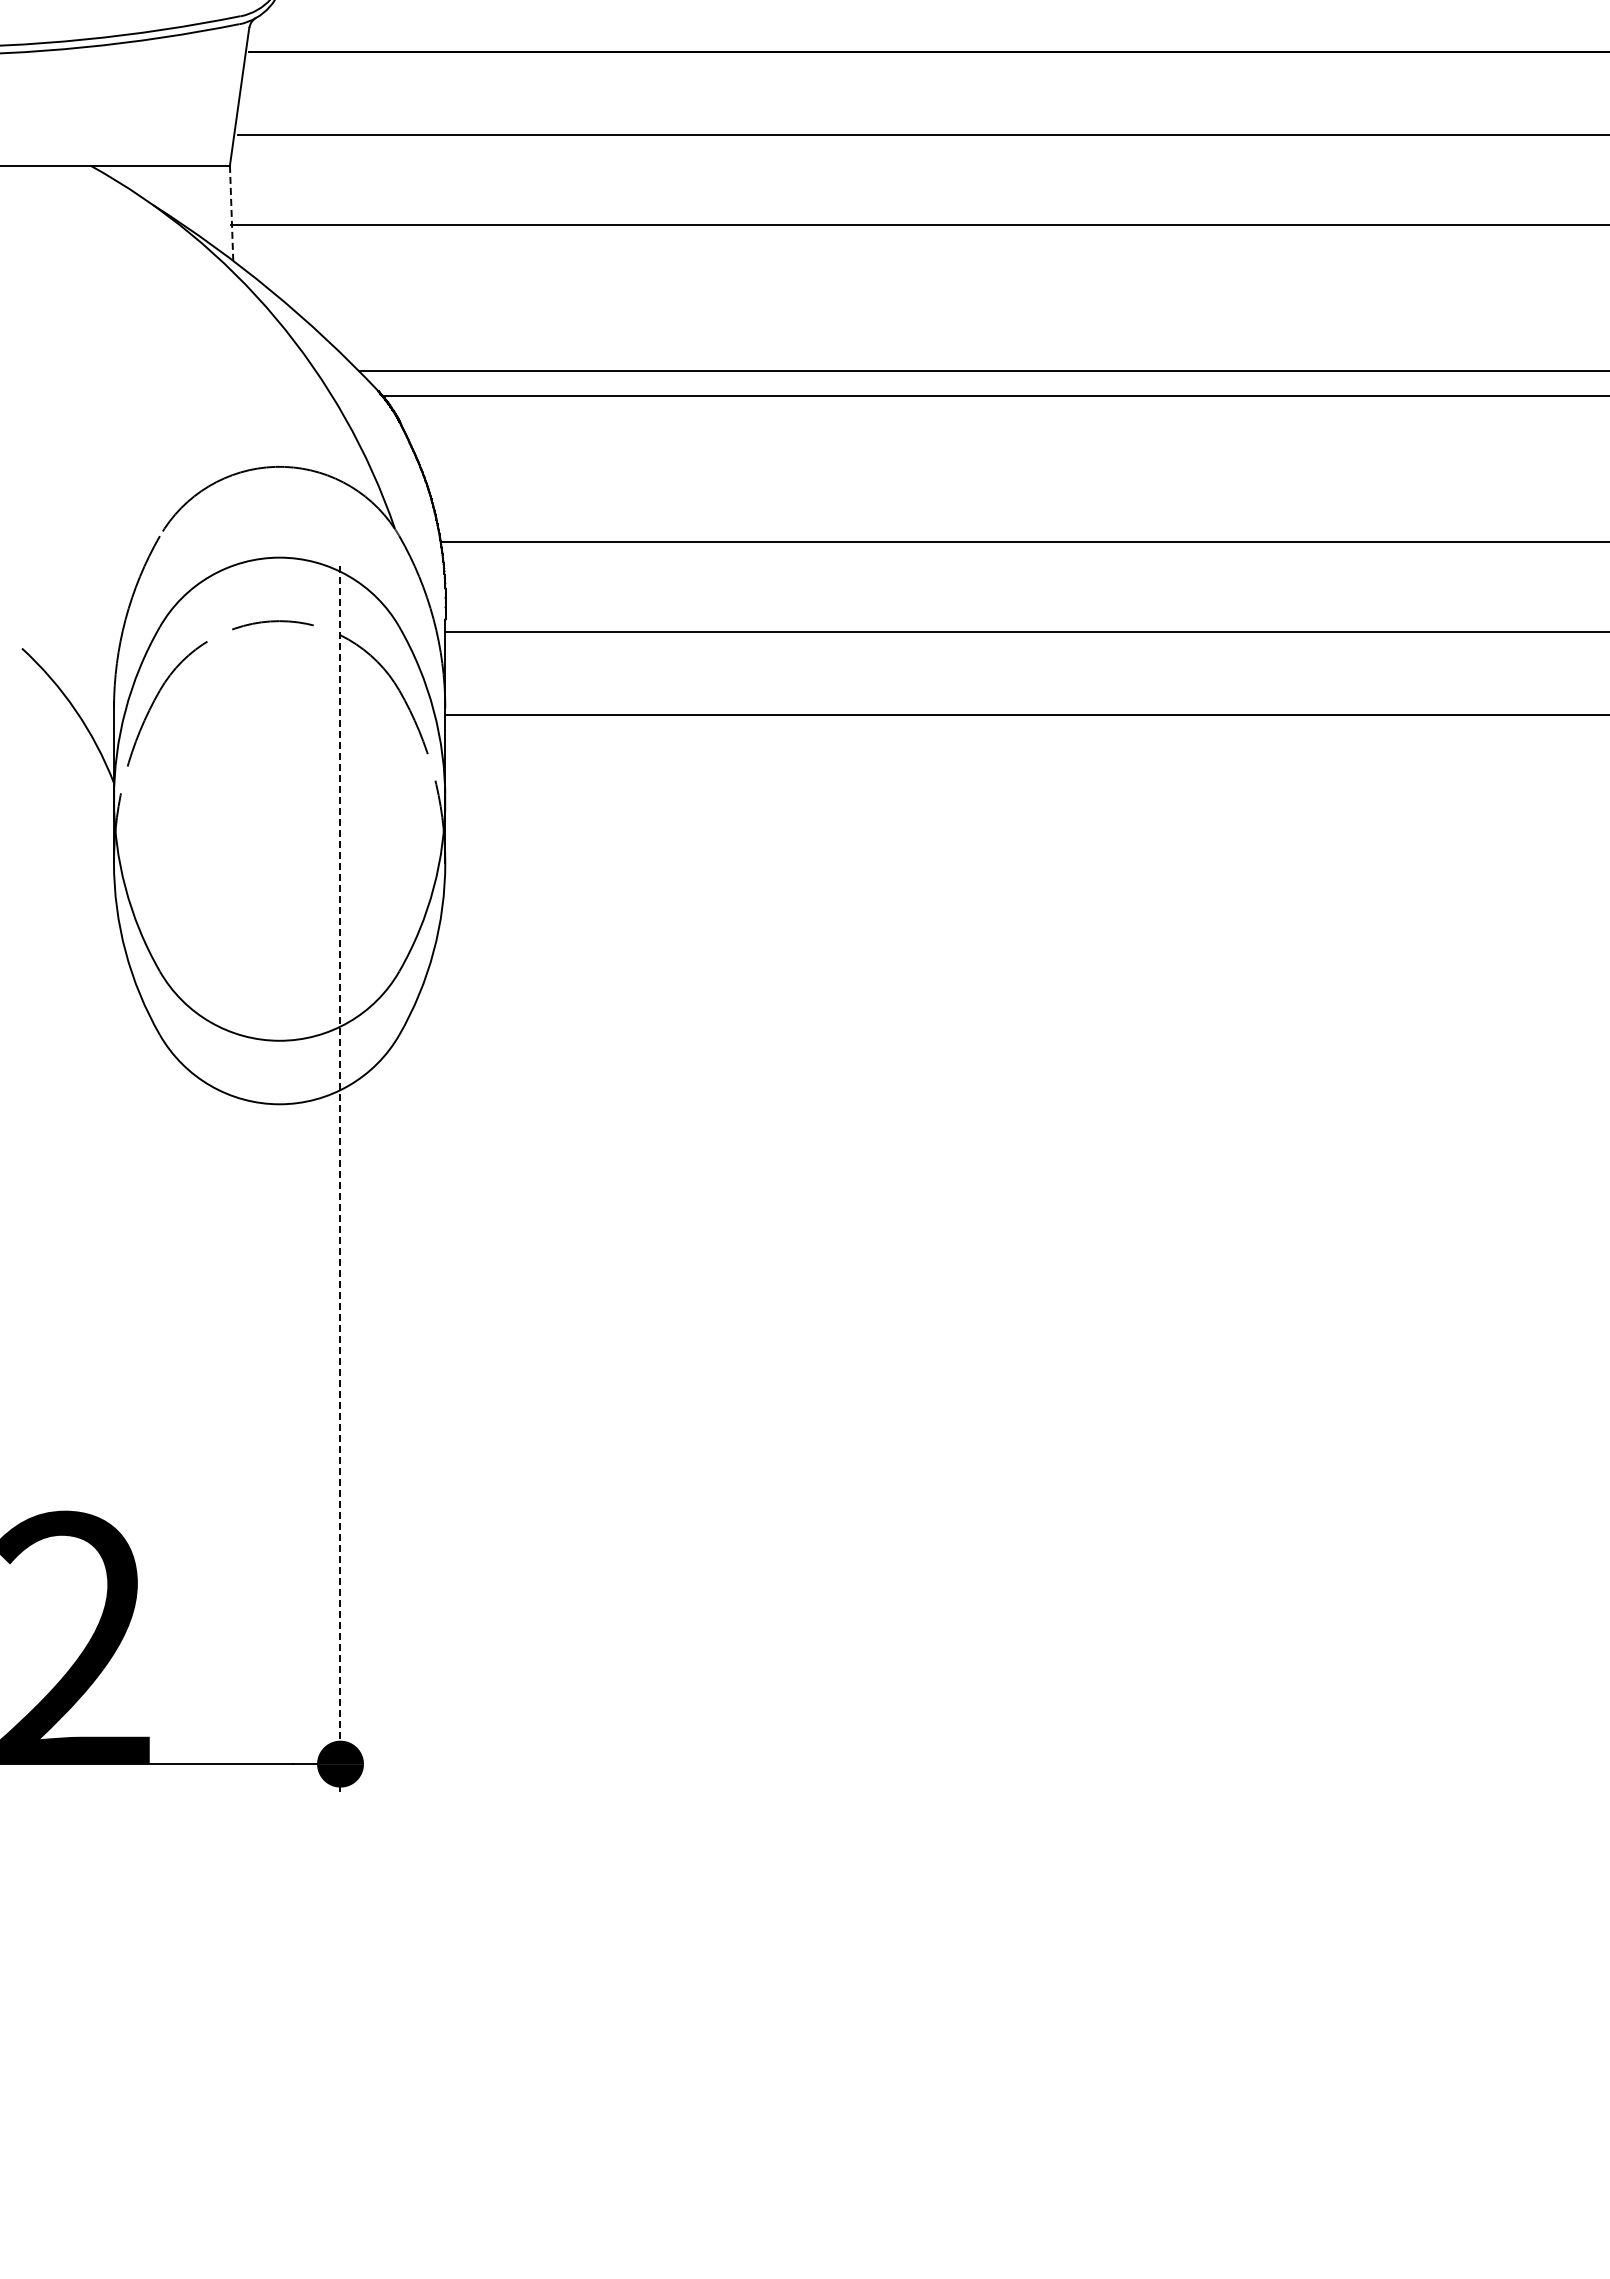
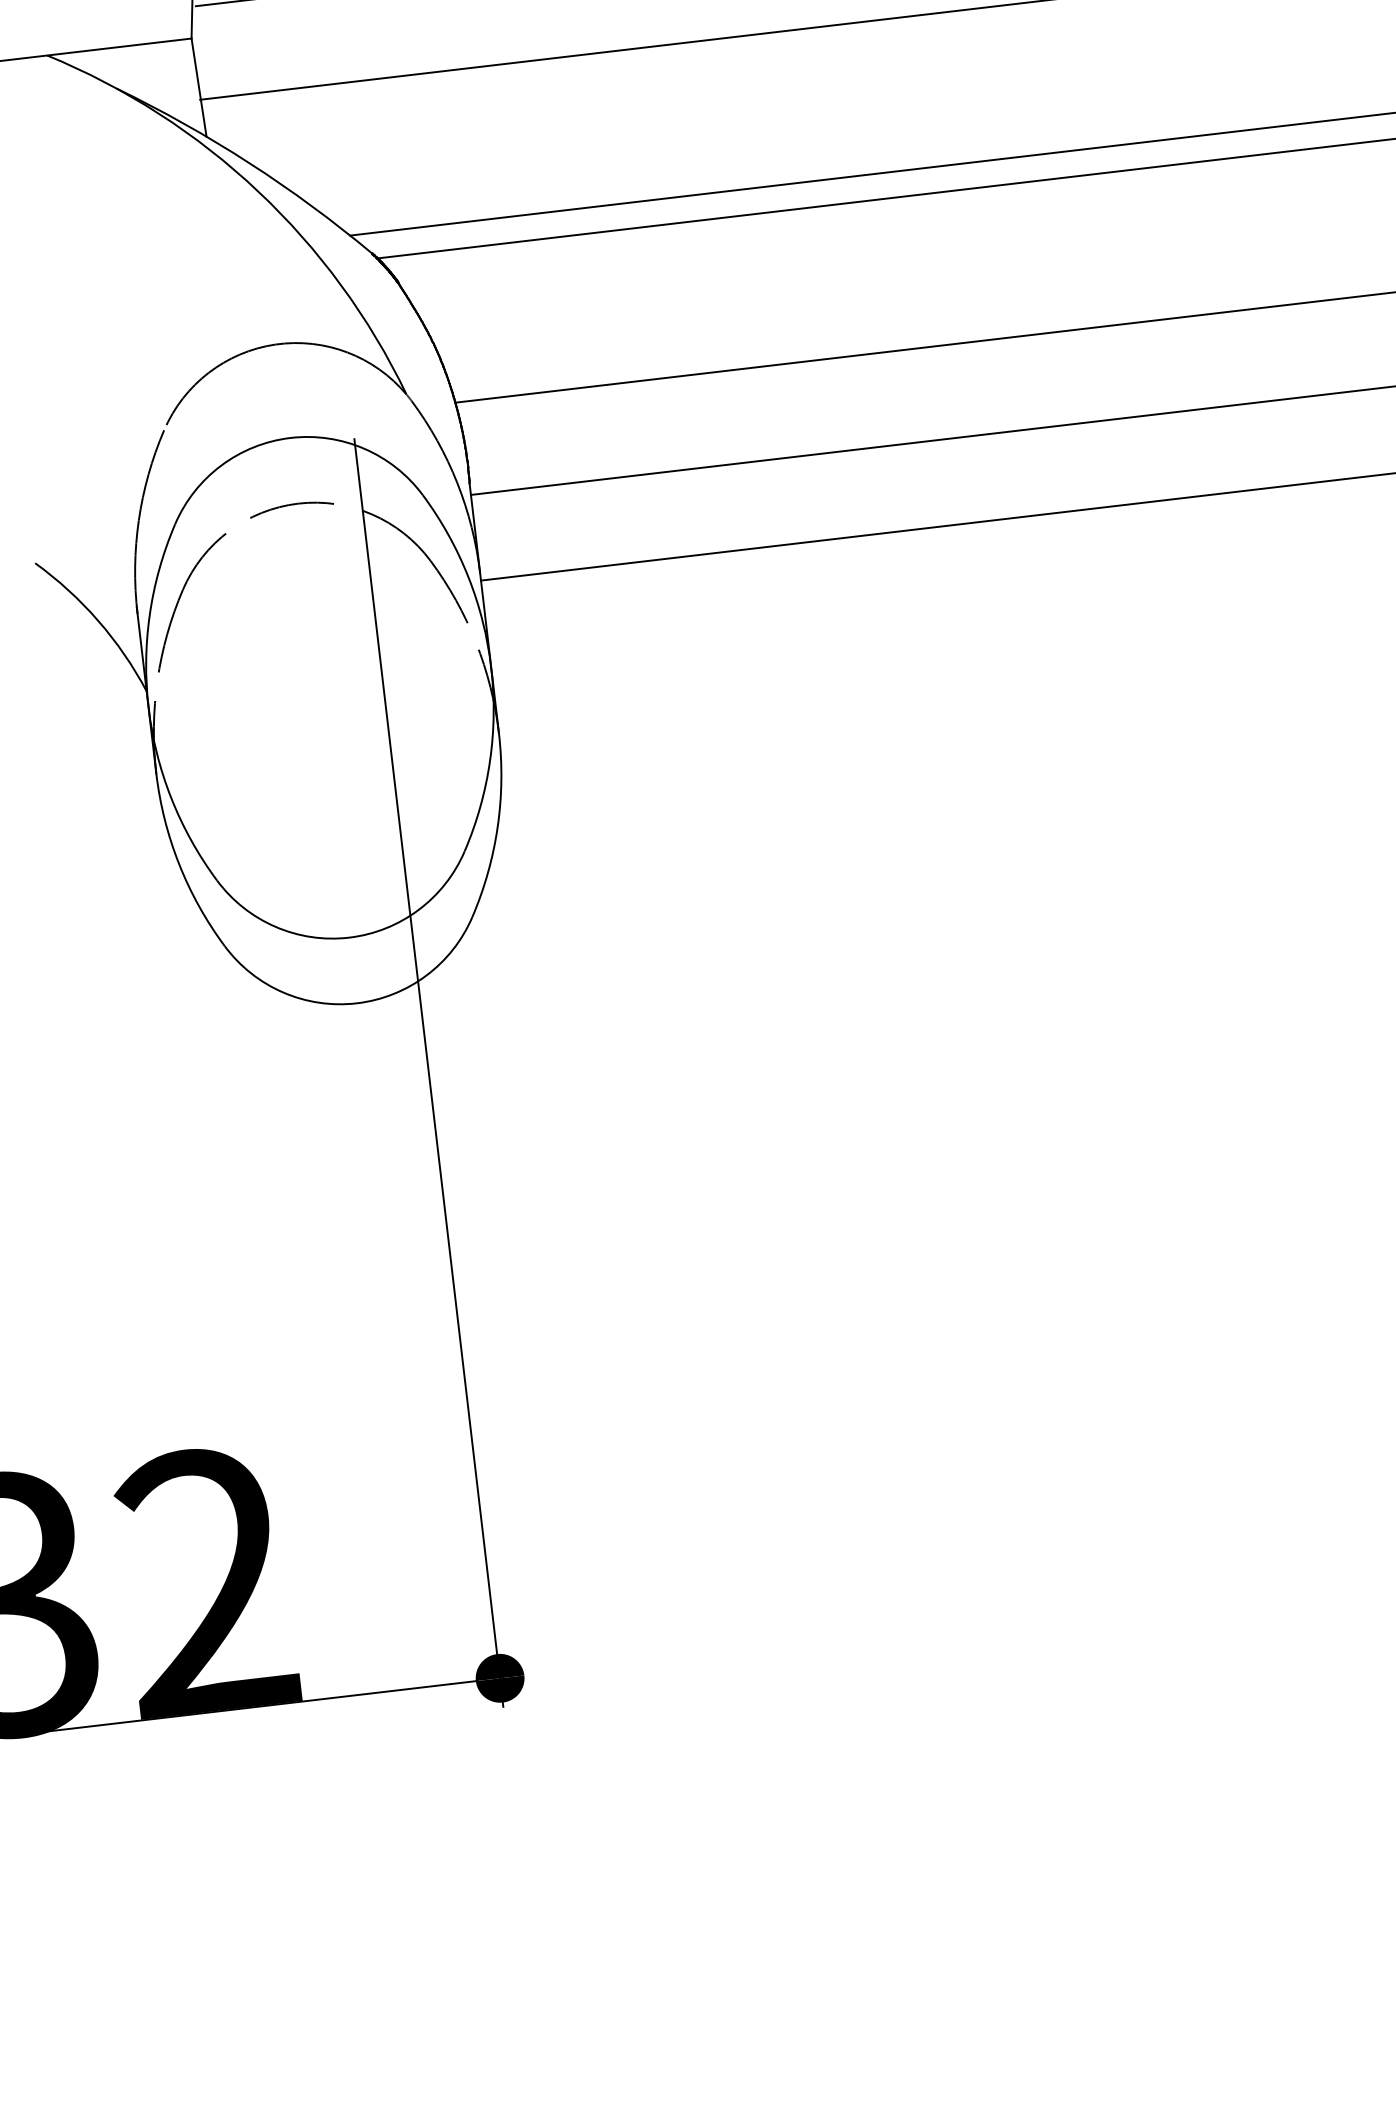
line: (231, 213) -> (198, 87), dashed -> solid
line: (340, 1178) -> (428, 1072), dashed -> solid

